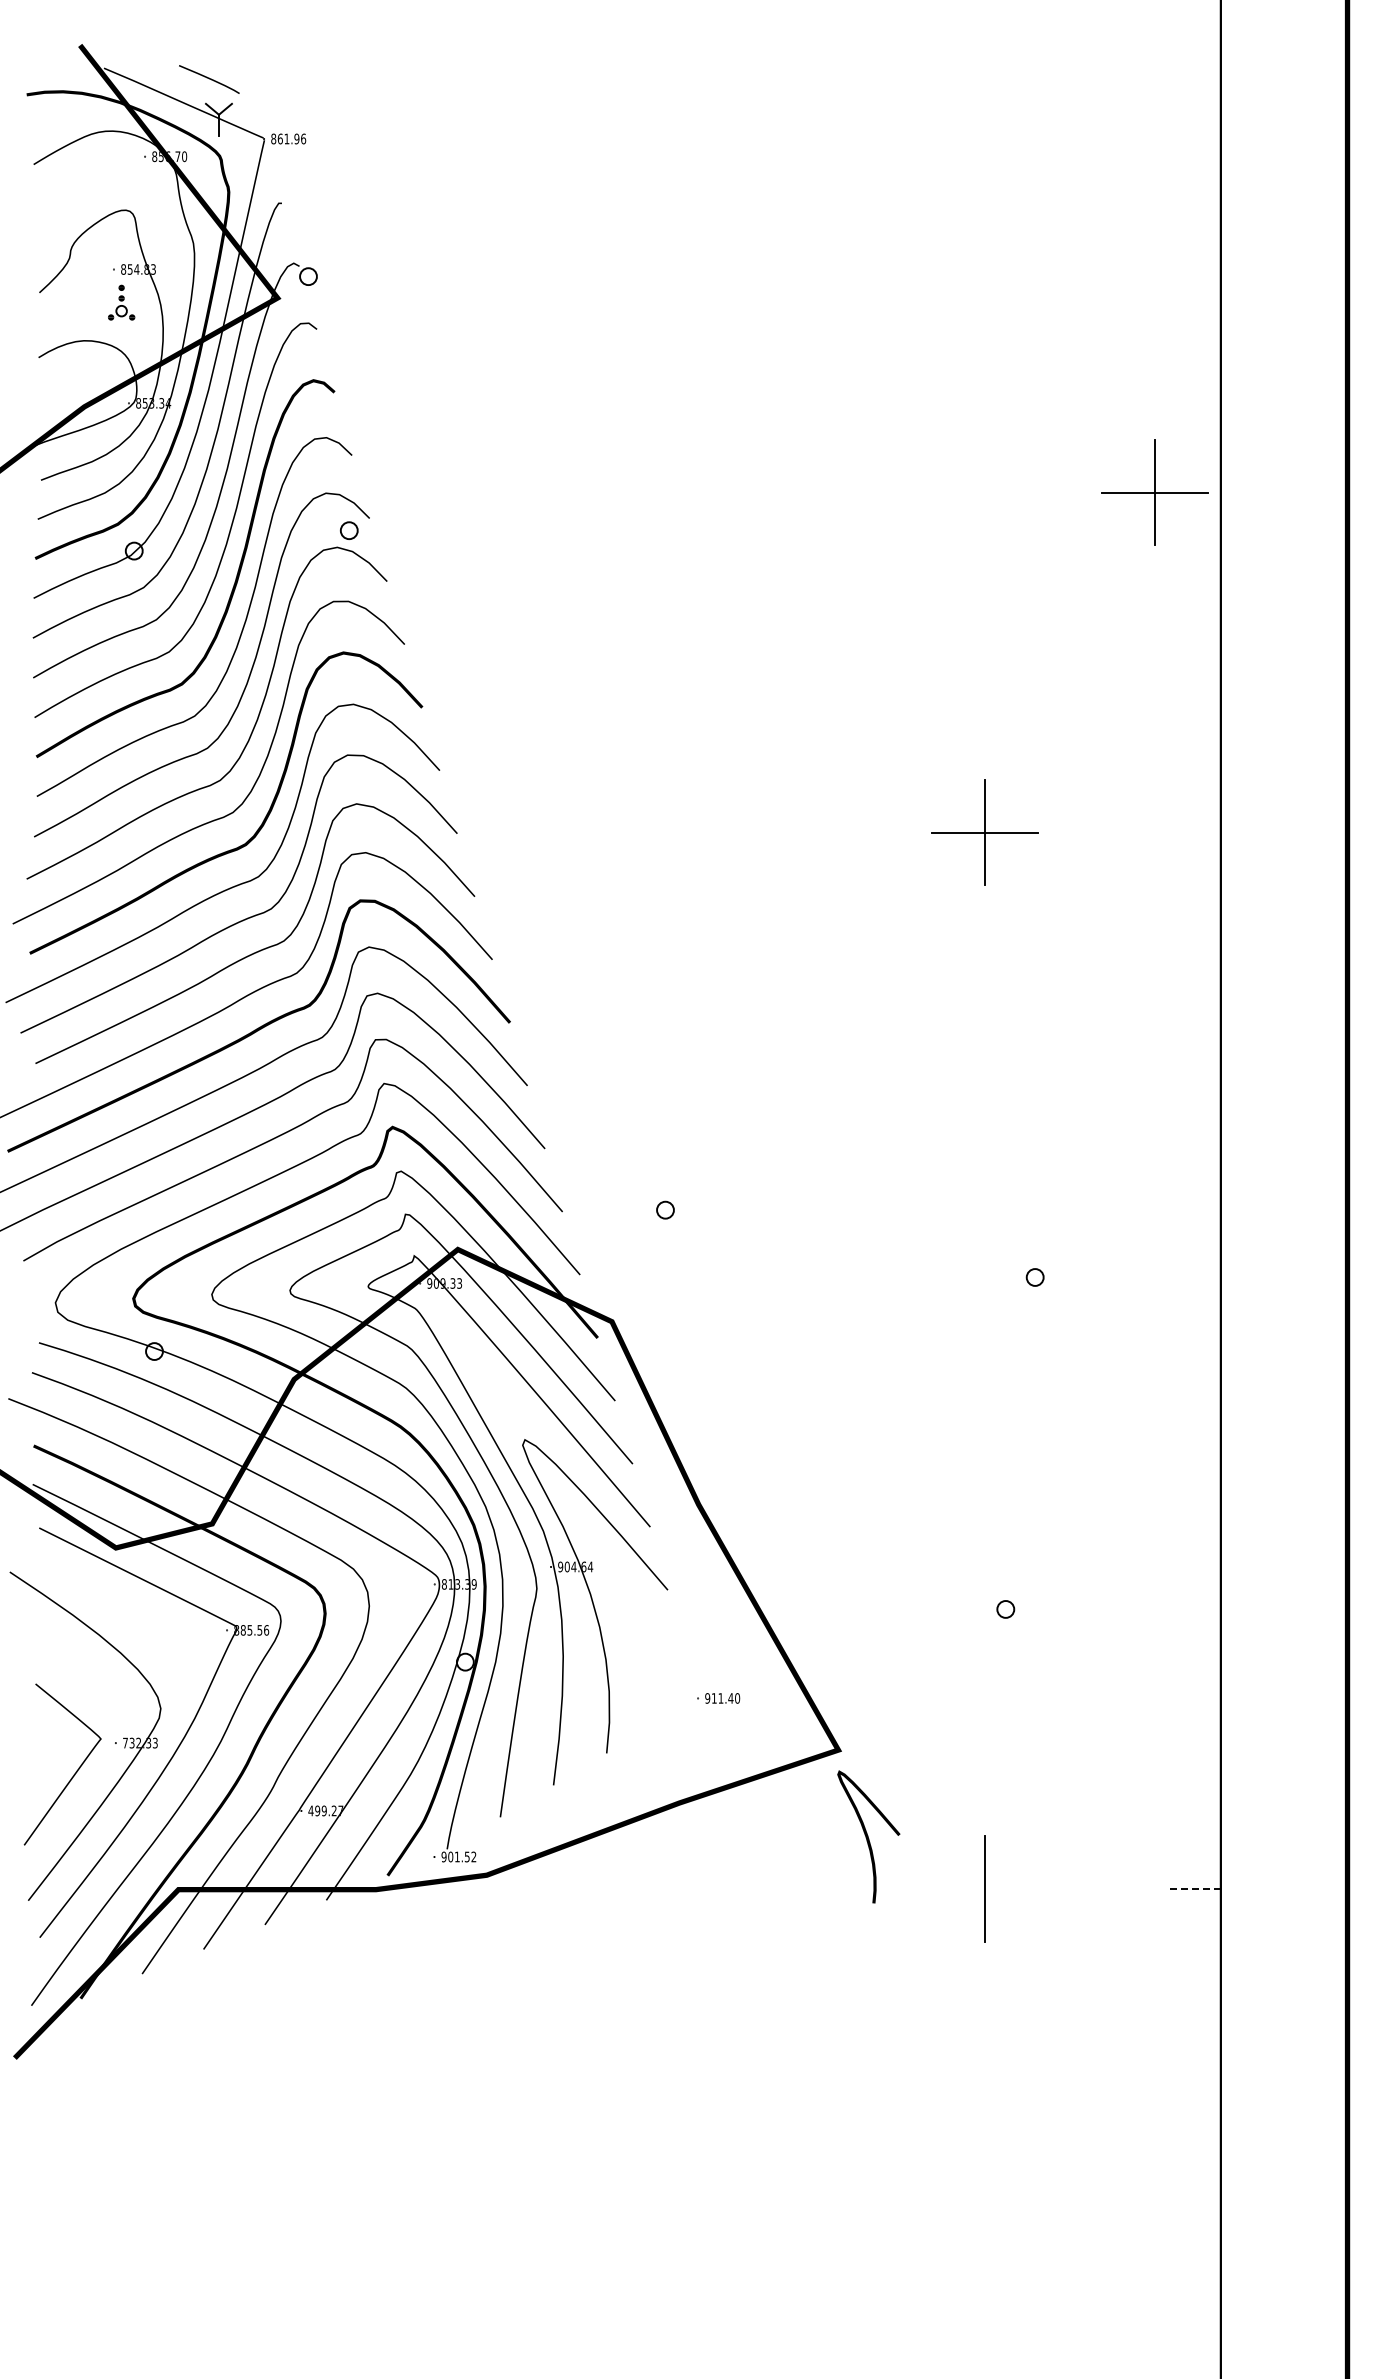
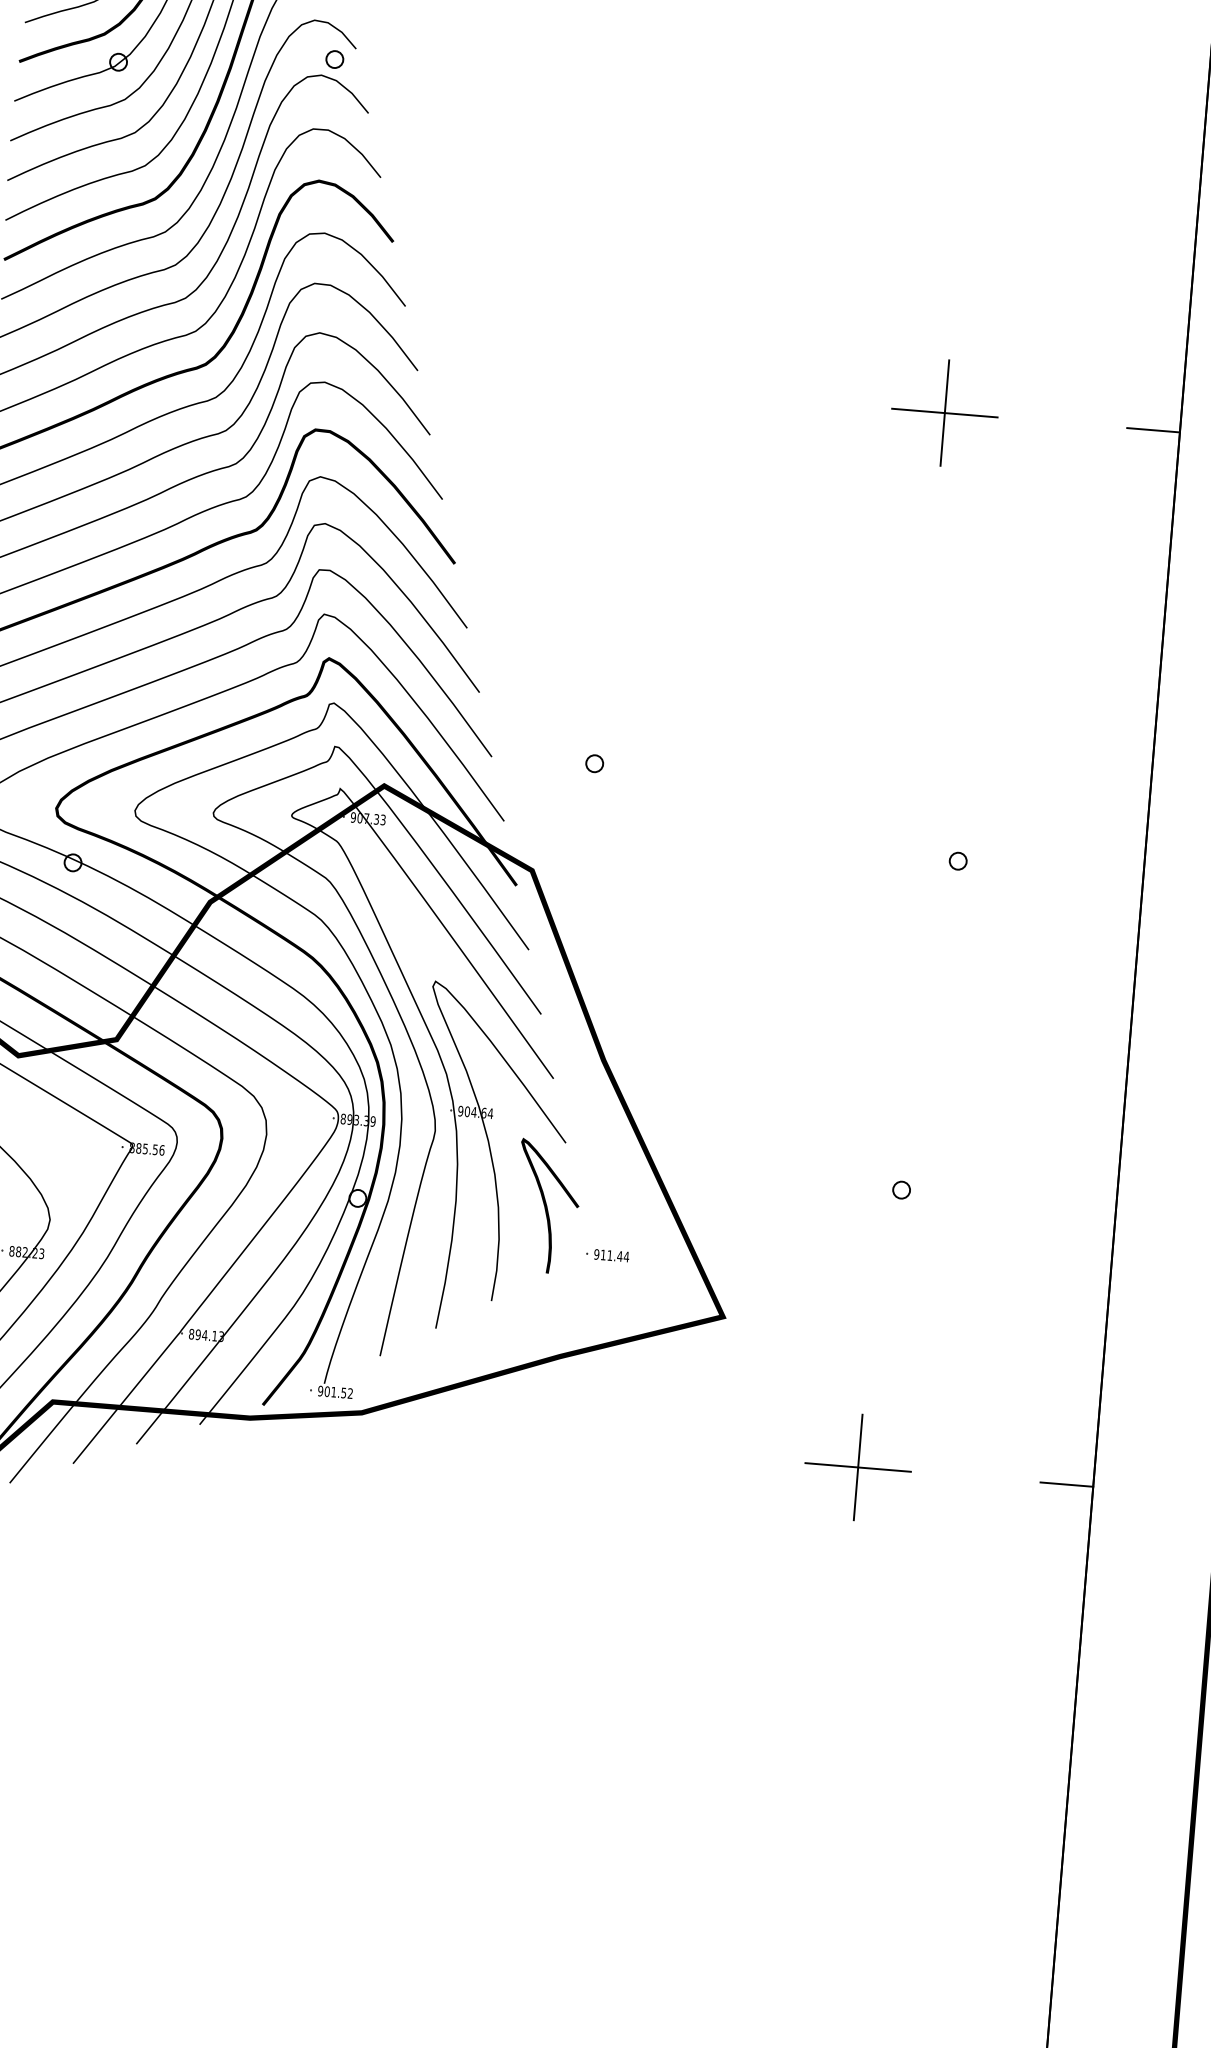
part: (1154, 492) -> (1141, 87), removed
line: (1193, 832) -> (1152, 430), added
text: (442, 1283) -> (366, 818), 909.33 -> 907.33
text: (450, 1584) -> (349, 1119), 813.39 -> 893.39
text: (737, 1698) -> (626, 1257), 911.40 -> 911.44
text: (137, 1742) -> (24, 1251), 732.33 -> 882.23
text: (325, 1810) -> (206, 1335), 499.27 -> 894.13
curve: (868, 1836) -> (547, 1206), moved
line: (985, 1888) -> (858, 1467), added
line: (1193, 1888) -> (1066, 1484), dashed -> solid

